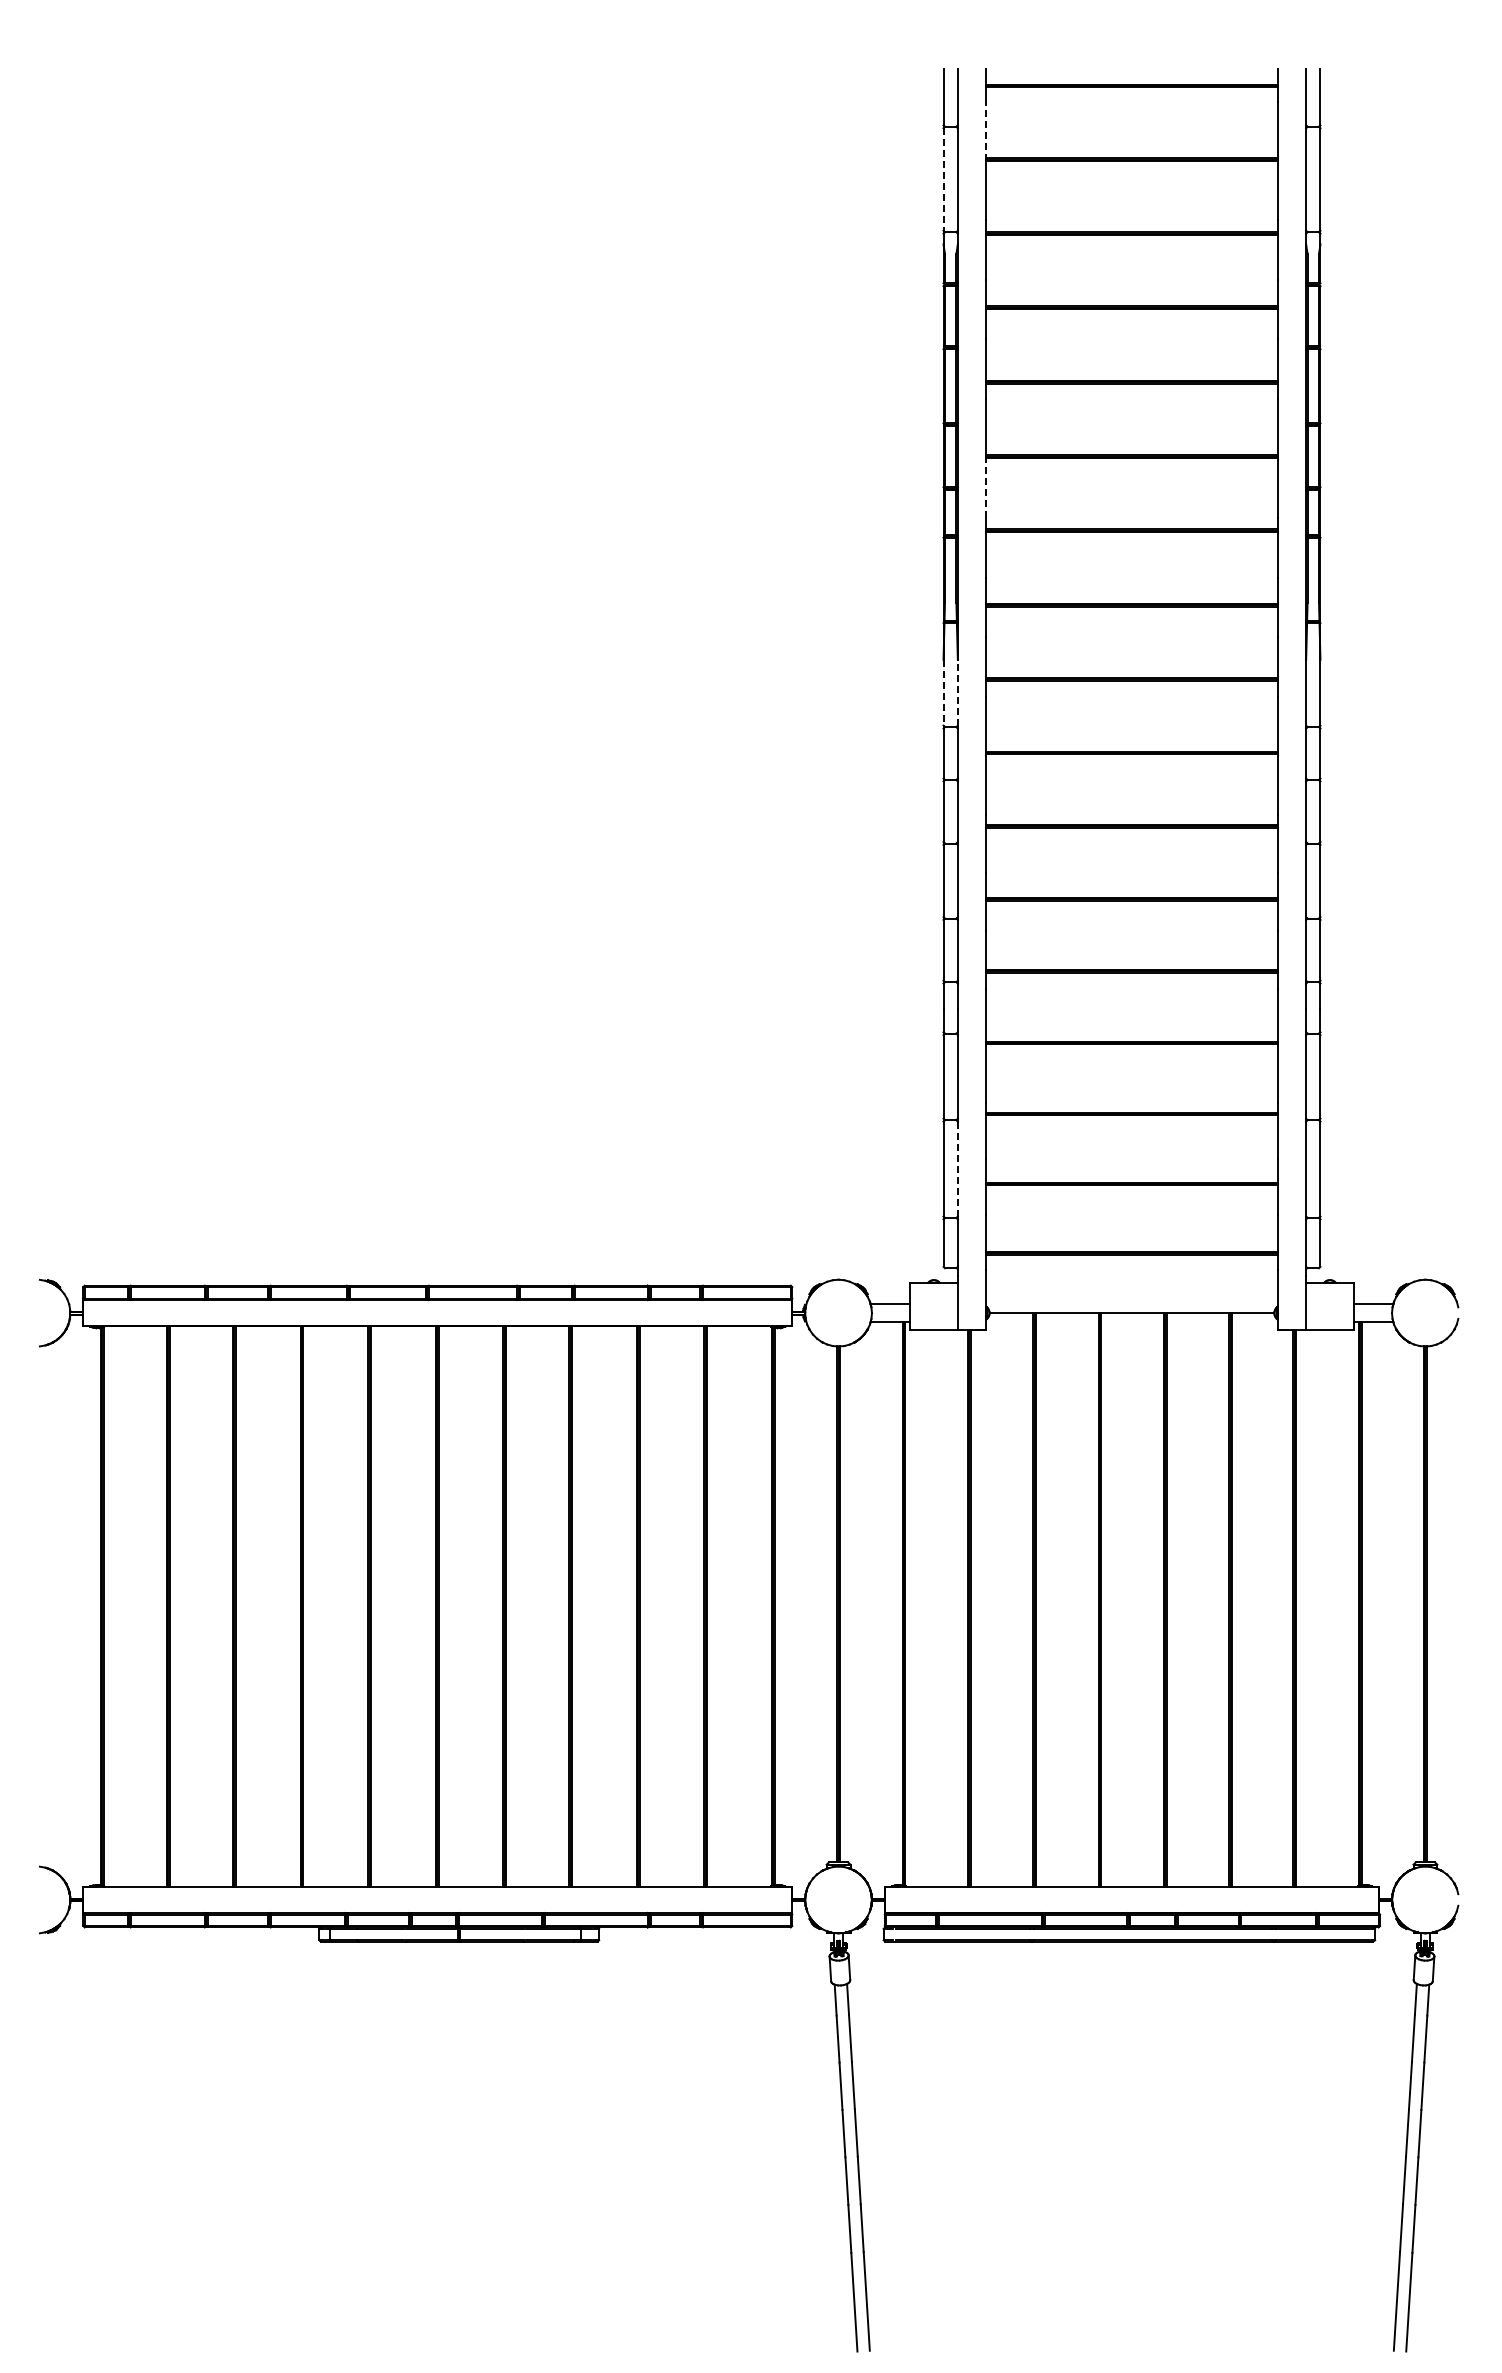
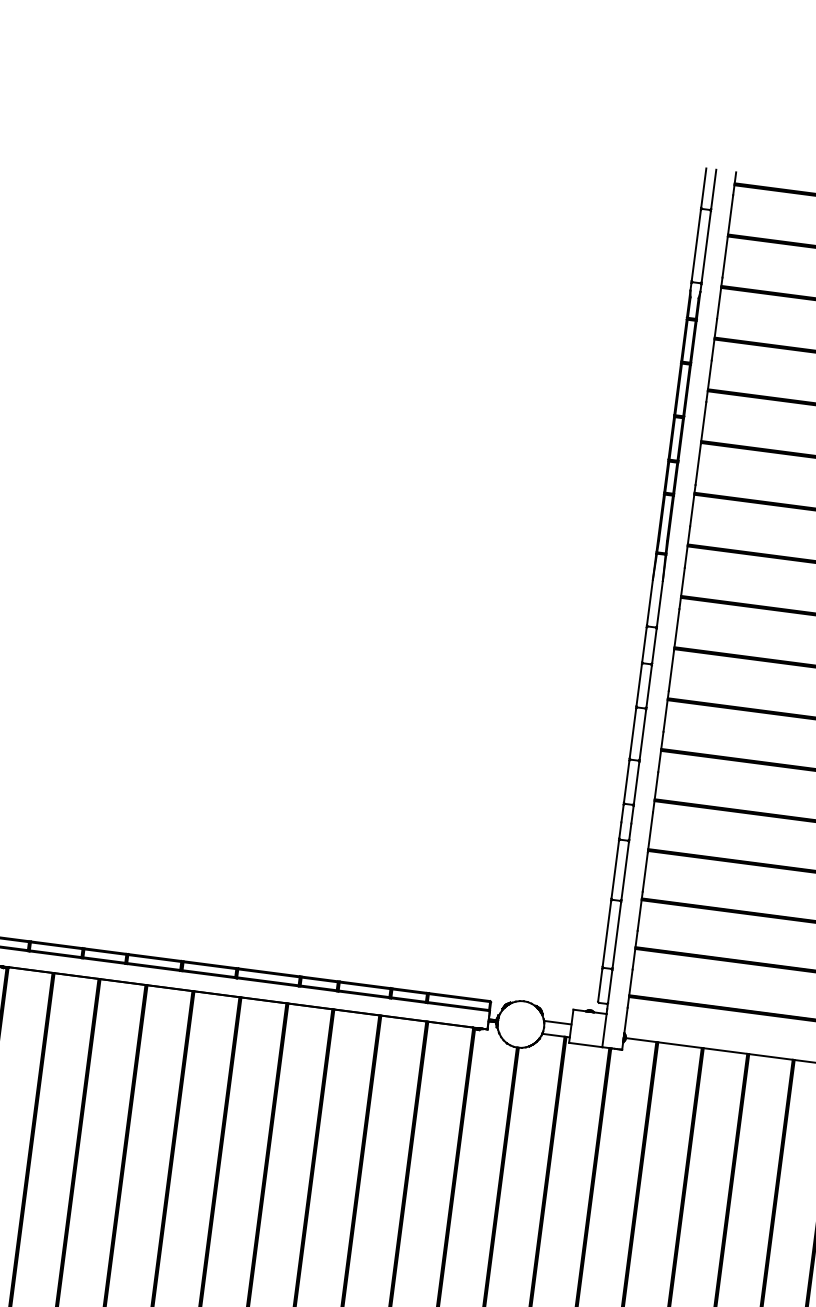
line: (986, 131) -> (730, 215), dashed -> solid
line: (943, 180) -> (696, 246), dashed -> solid
line: (986, 488) -> (698, 464), dashed -> solid
line: (943, 692) -> (649, 602), dashed -> solid
line: (957, 692) -> (659, 603), dashed -> solid
line: (957, 1168) -> (616, 934), dashed -> solid

